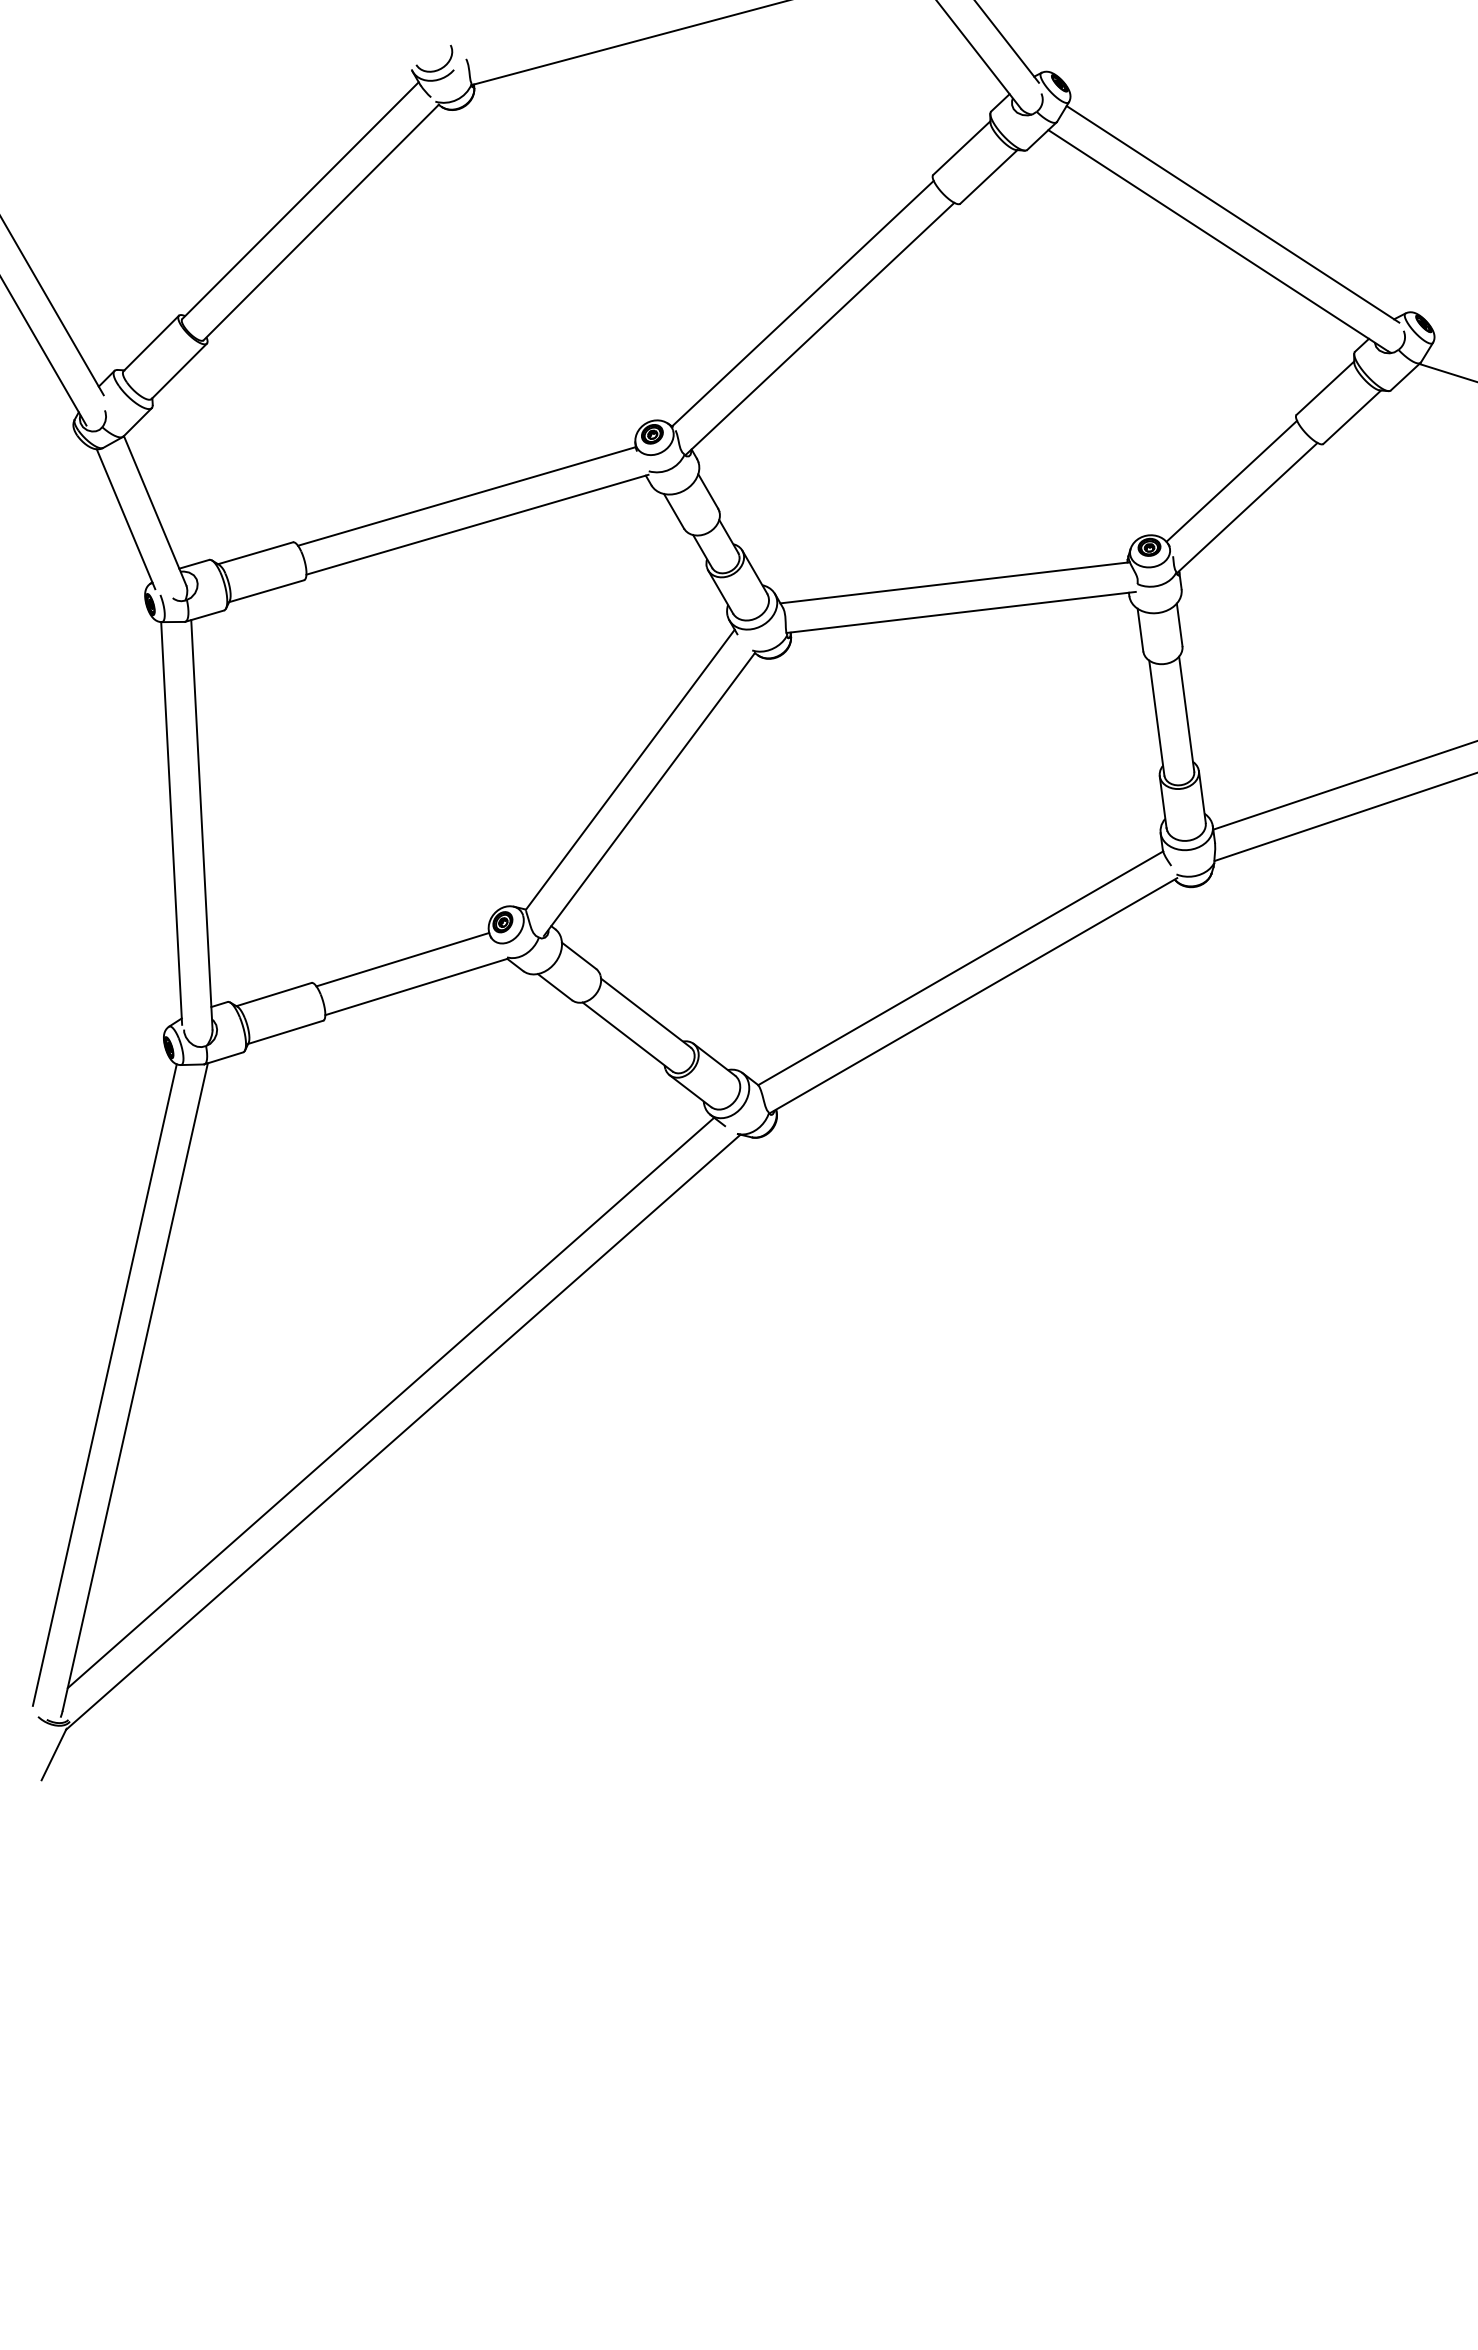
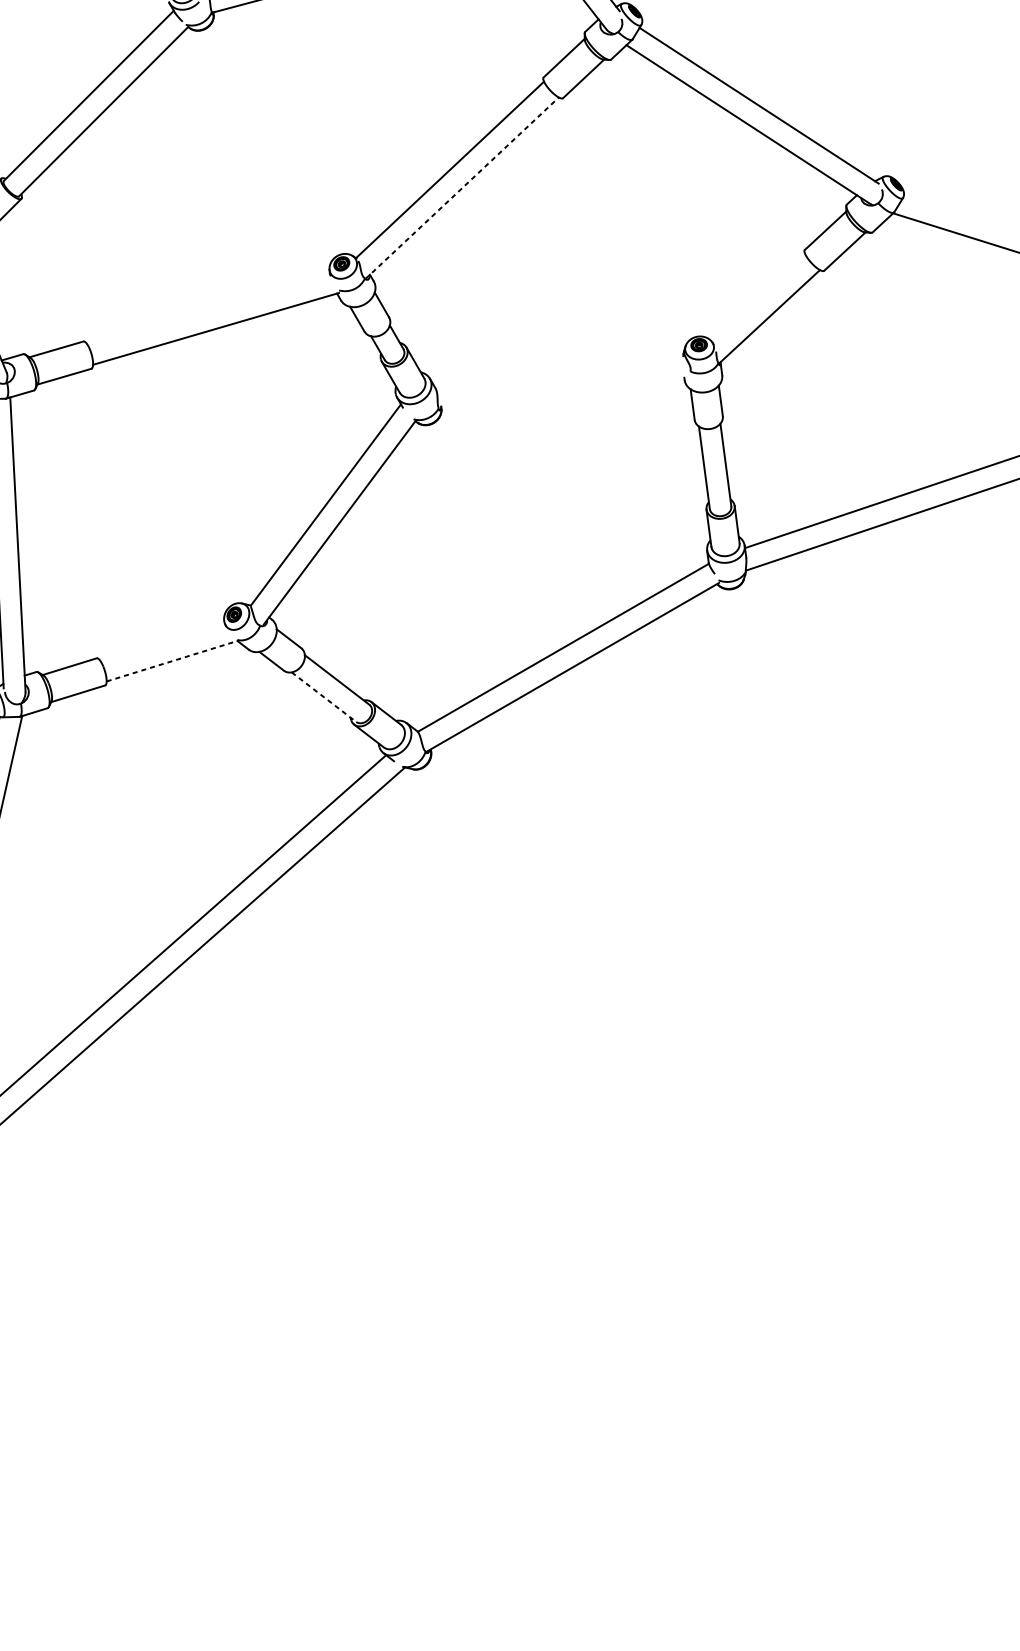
line: (820, 328) -> (462, 187), solid -> dashed
line: (1231, 480) -> (758, 297), removed
line: (466, 496) -> (208, 308), removed
line: (954, 582) -> (558, 370), removed
line: (960, 611) -> (563, 391), removed
line: (402, 959) -> (162, 641), removed
line: (417, 986) -> (172, 660), solid -> dashed
line: (627, 1037) -> (323, 697), solid -> dashed

